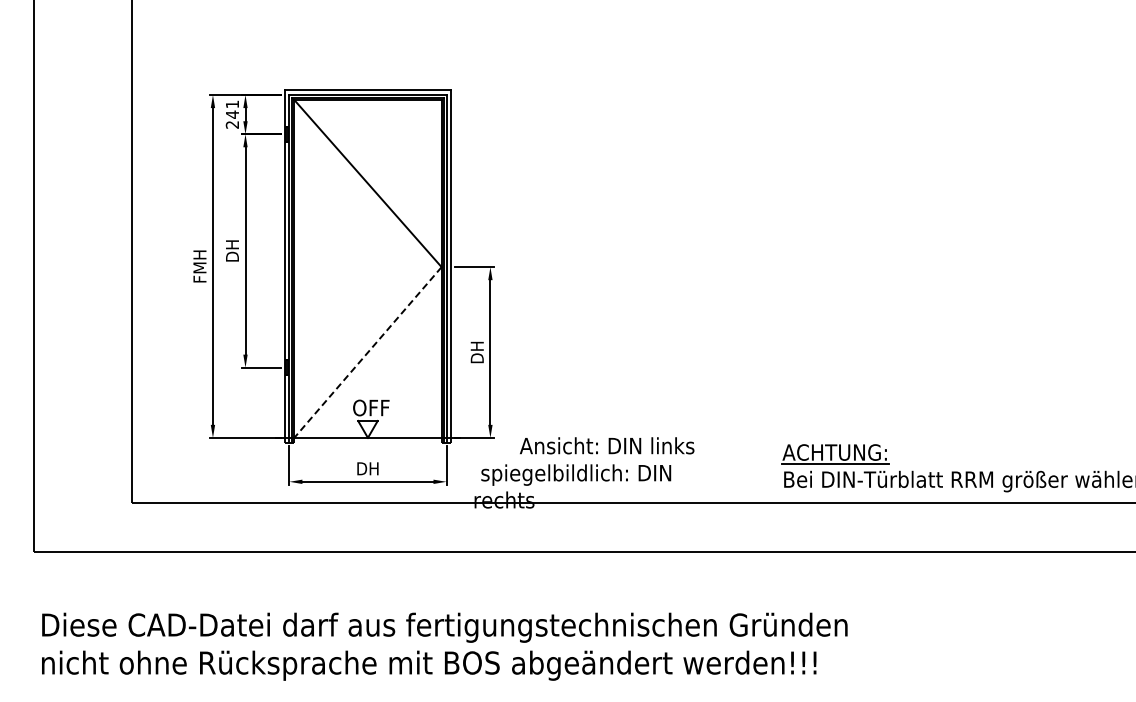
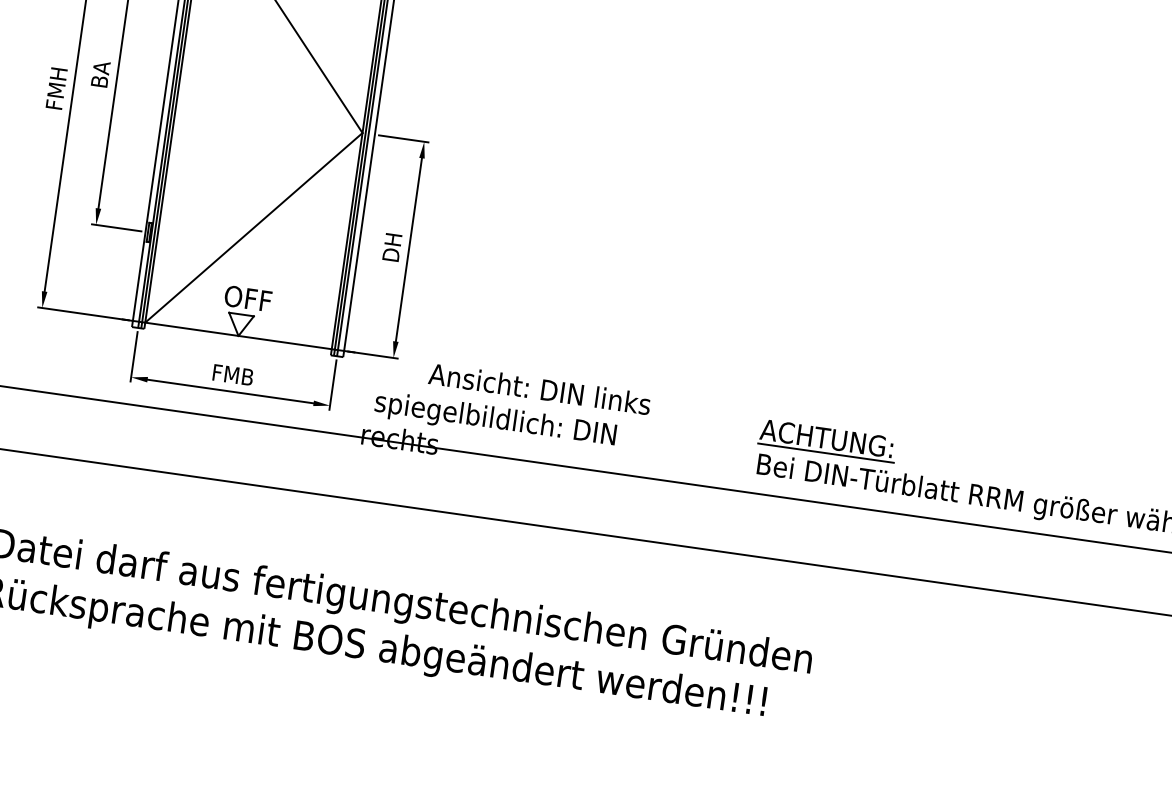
text: (232, 250) -> (100, 74), DH -> BA
line: (367, 352) -> (253, 227), dashed -> solid
text: (367, 468) -> (232, 374), DH -> FMB

